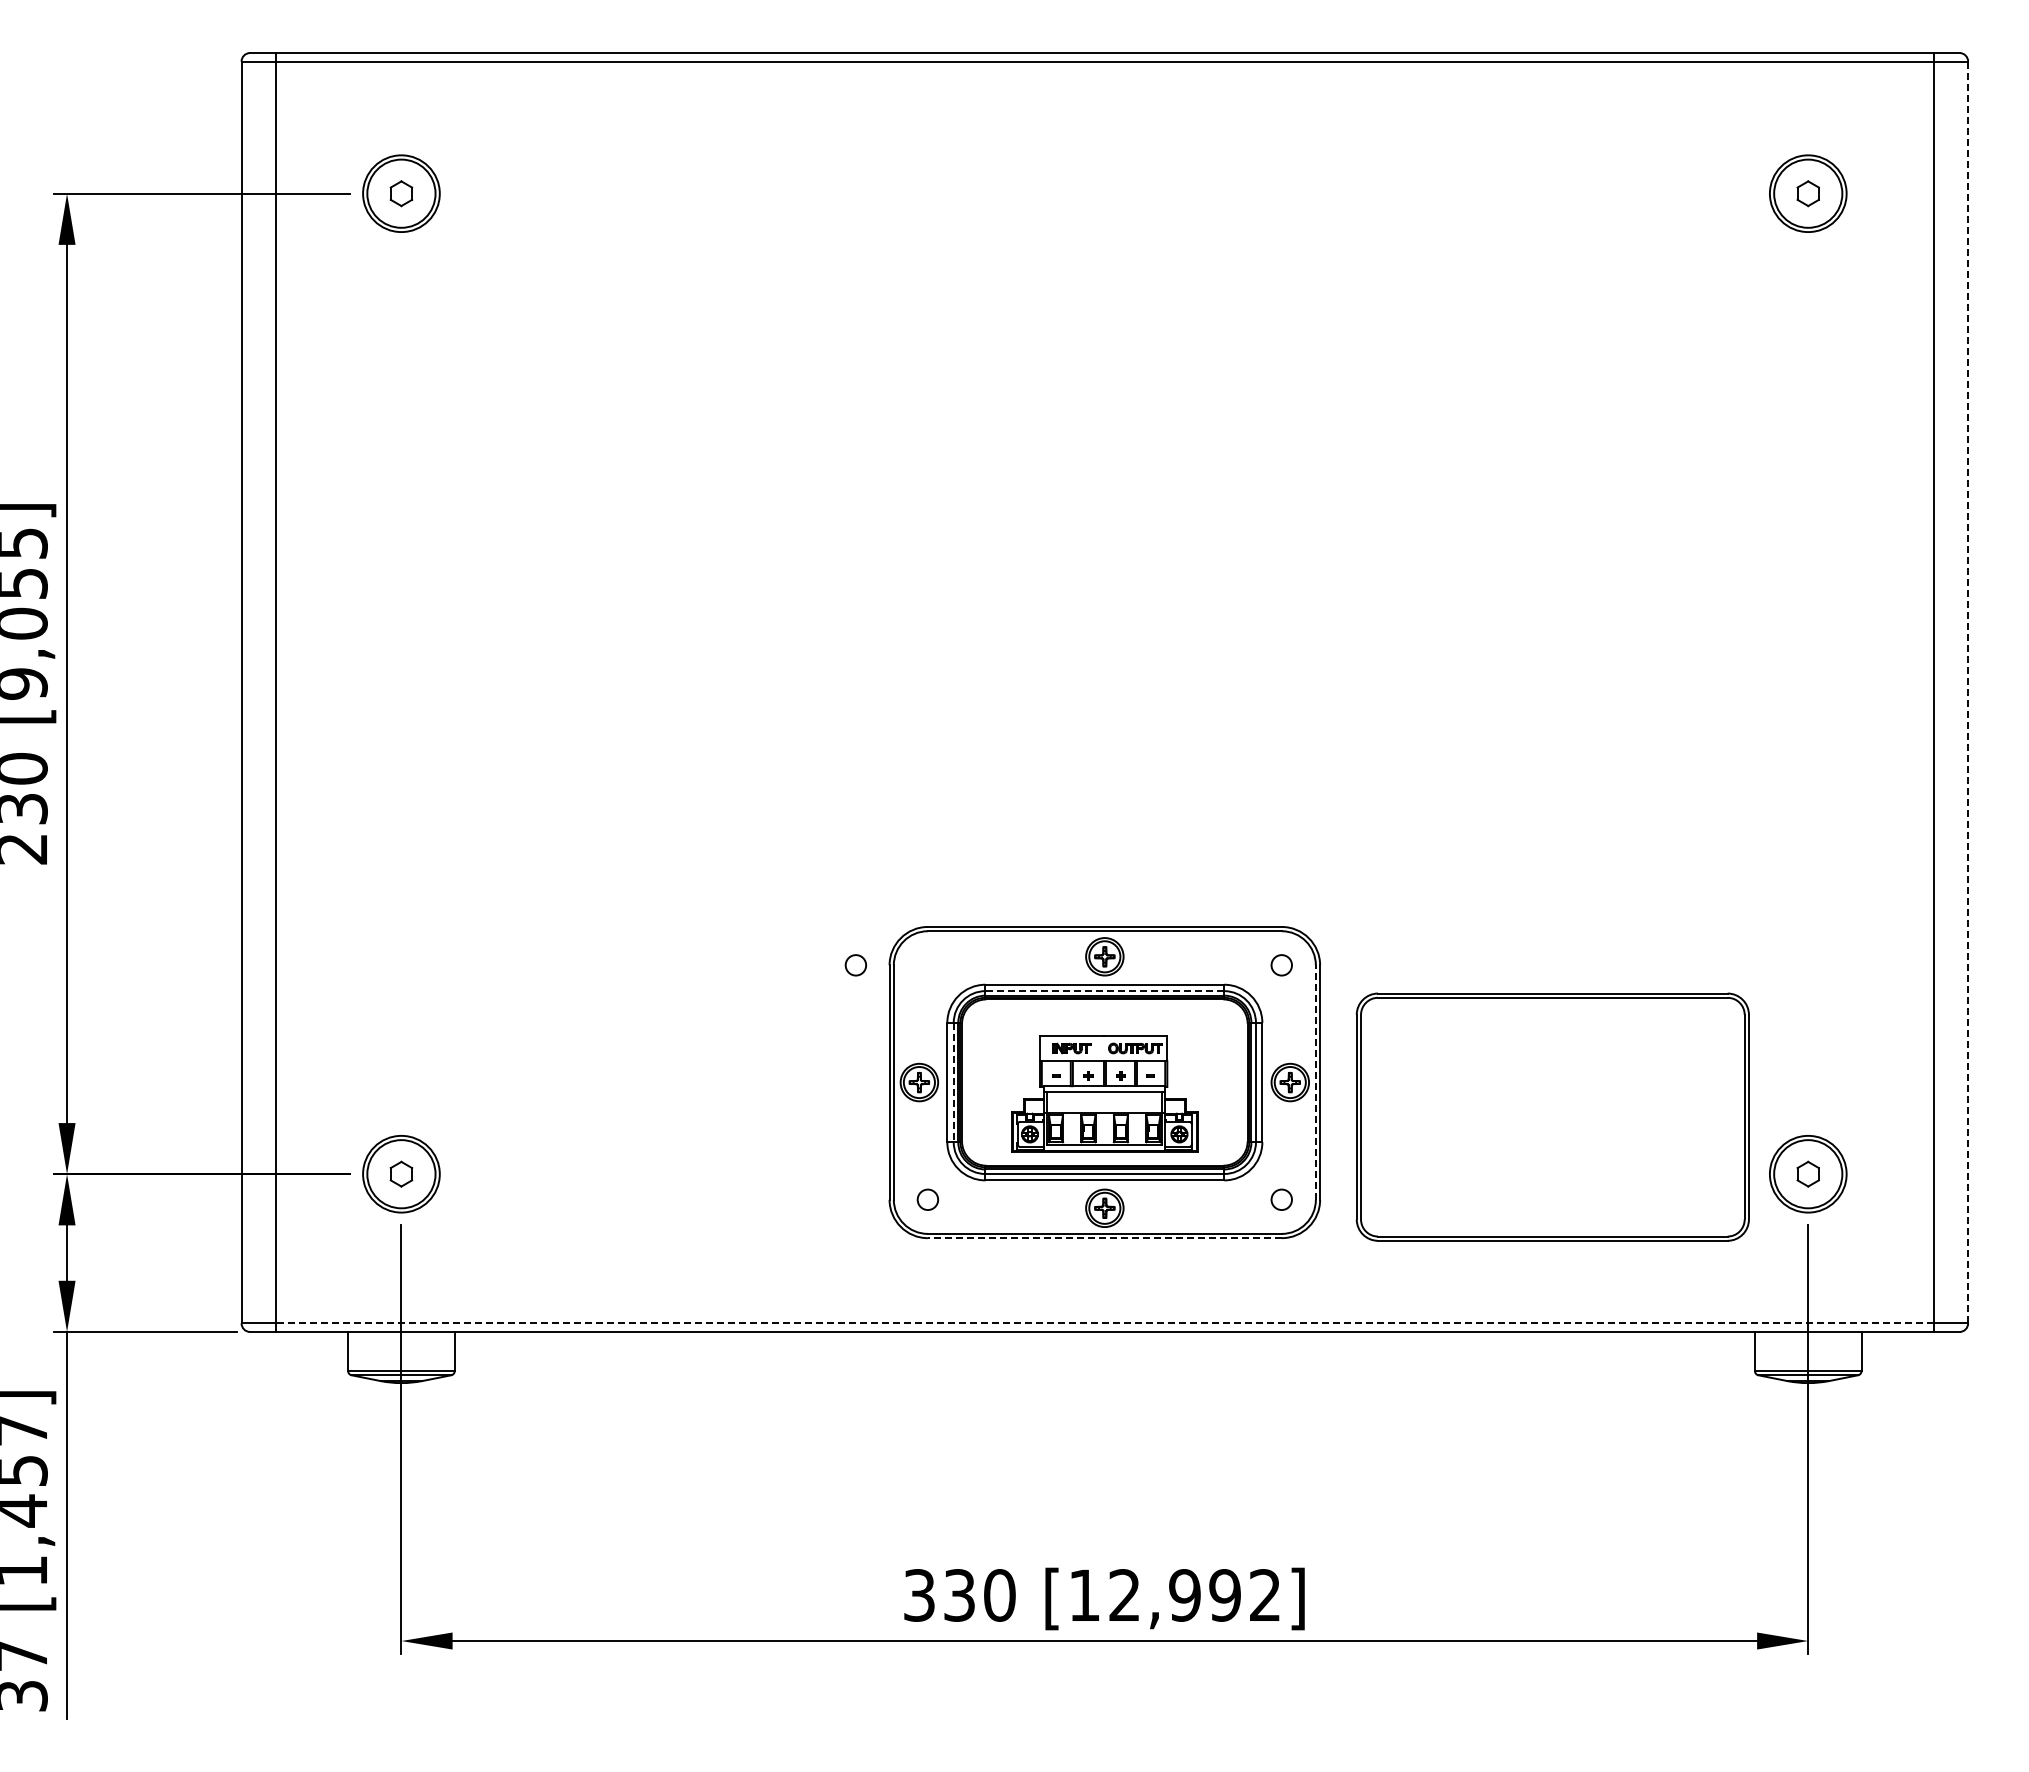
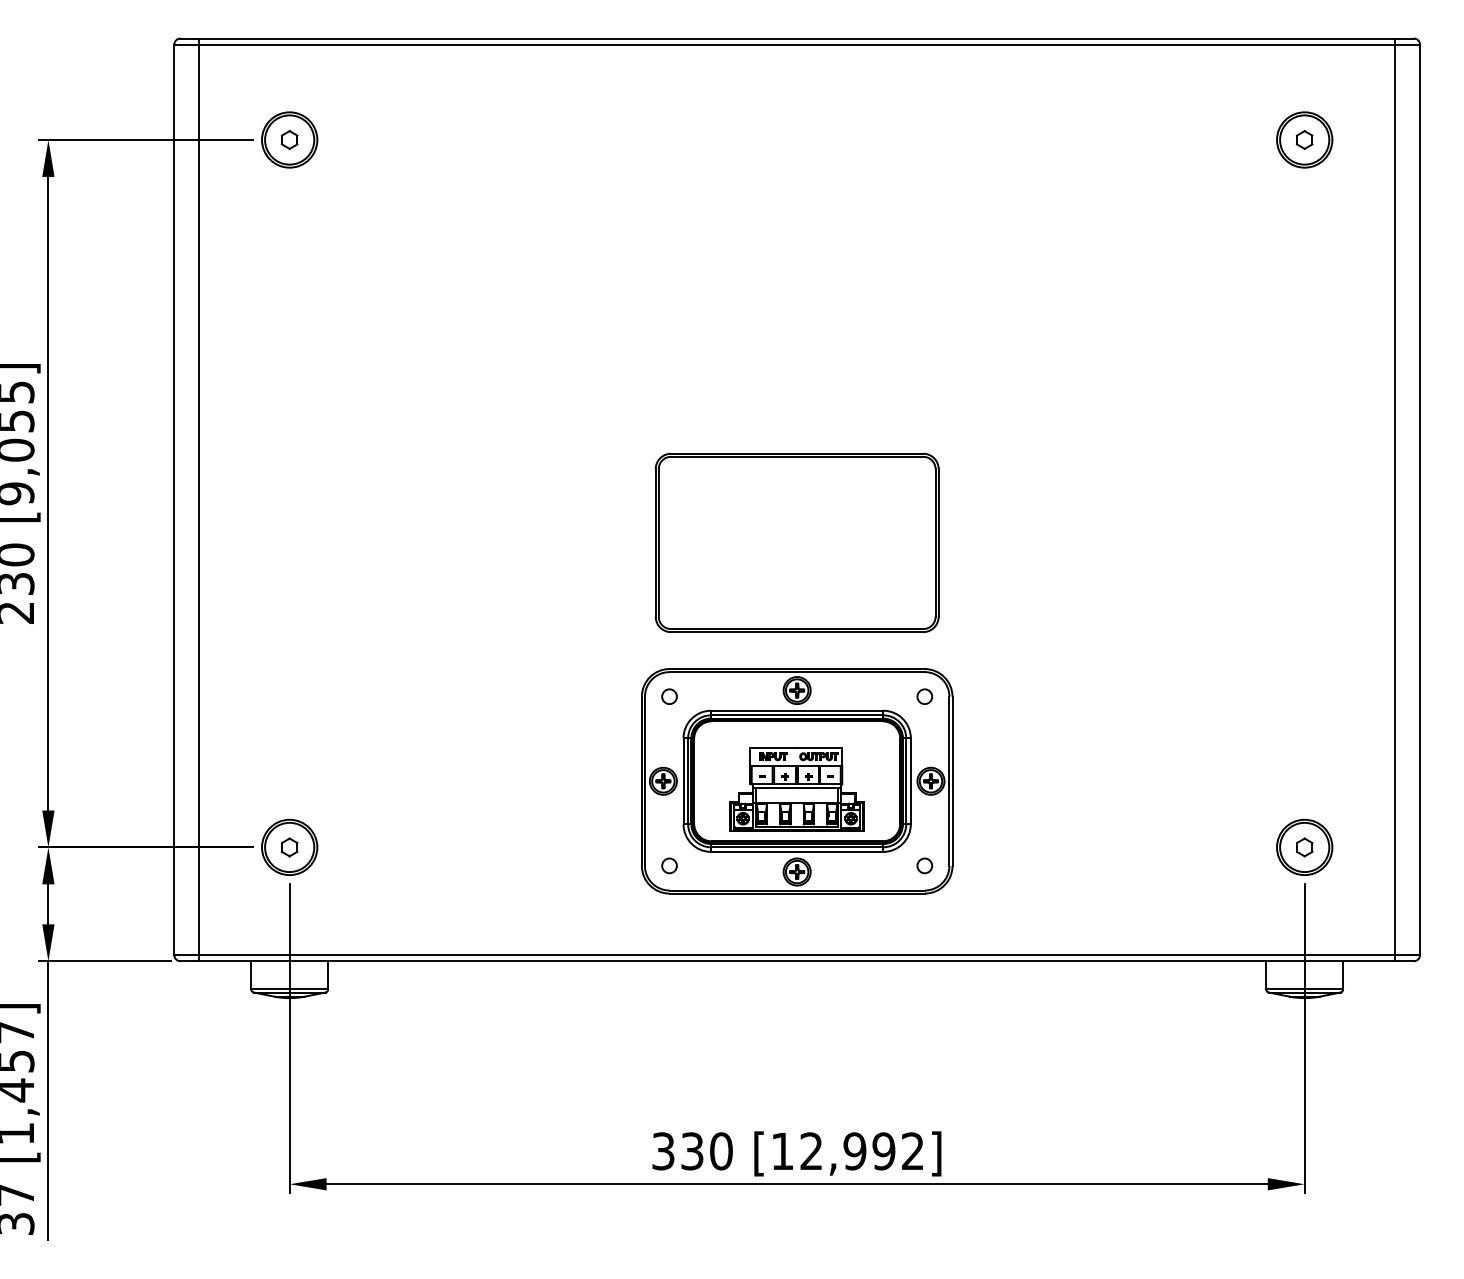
line: (1968, 692) -> (1420, 499), dashed -> solid
circle: (855, 965) -> (669, 696), moved
line: (1104, 991) -> (796, 715), dashed -> solid
line: (953, 1082) -> (687, 781), dashed -> solid
line: (1315, 1082) -> (949, 781), dashed -> solid
part: (1552, 1116) -> (796, 542), moved
line: (1104, 1238) -> (796, 893), dashed -> solid
line: (1104, 1323) -> (796, 955), dashed -> solid

